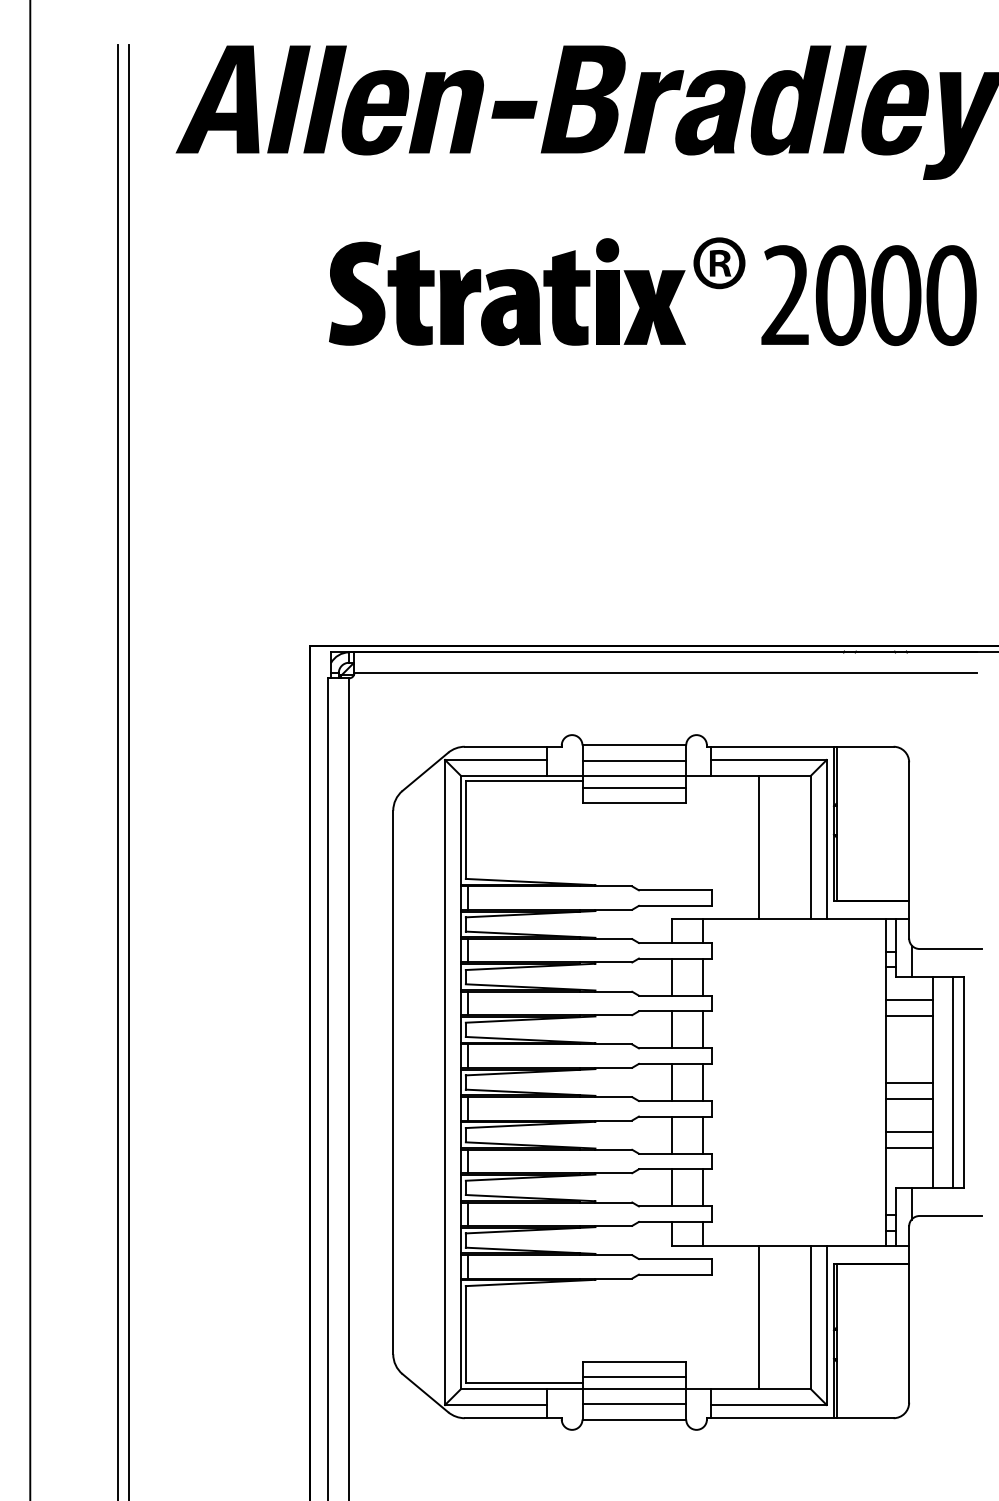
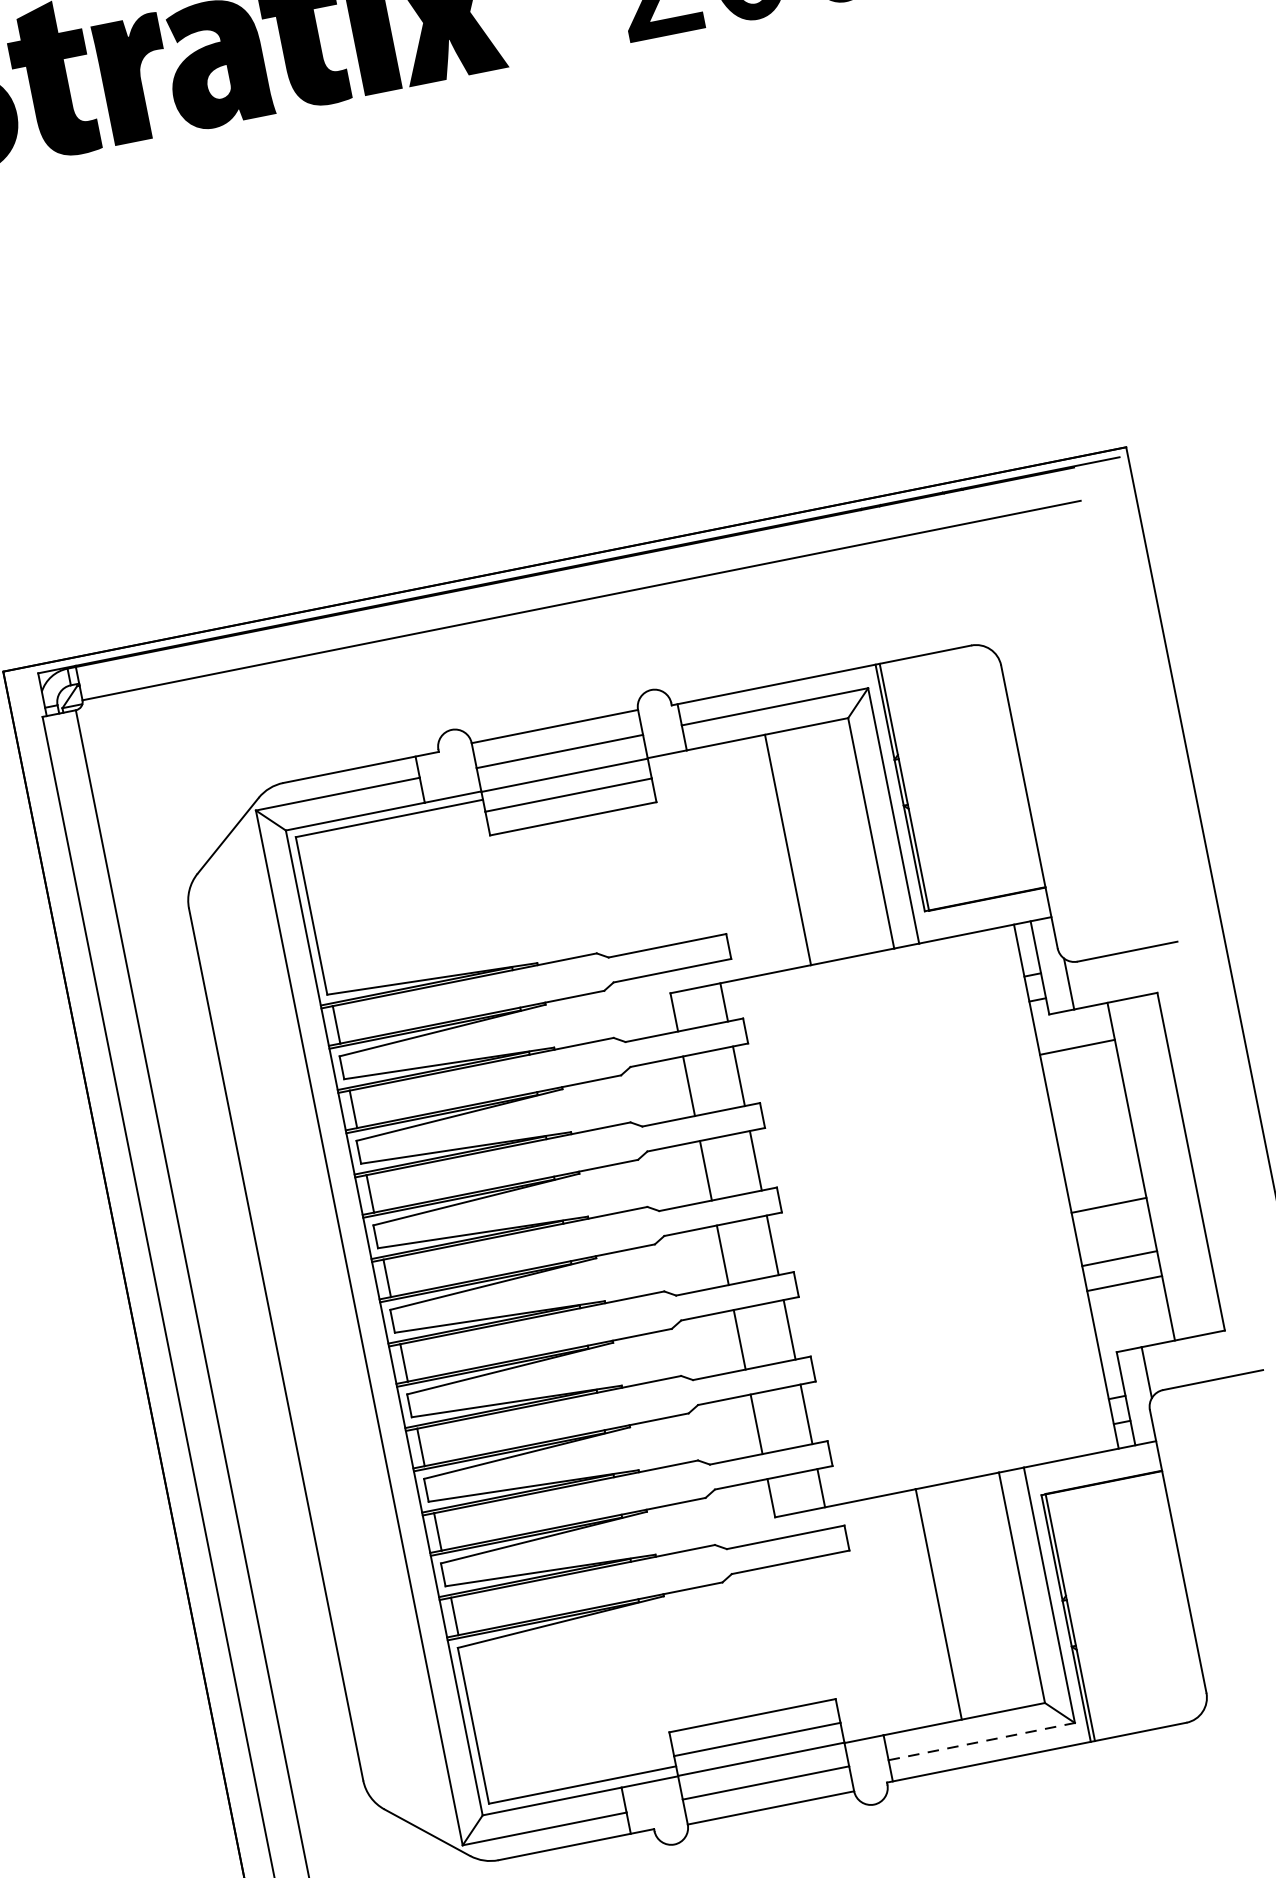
line: (908, 1015) -> (1081, 1071), removed
line: (953, 1082) -> (1174, 1164), removed
line: (908, 1083) -> (1103, 1180), removed
line: (769, 1405) -> (983, 1742), solid -> dashed

